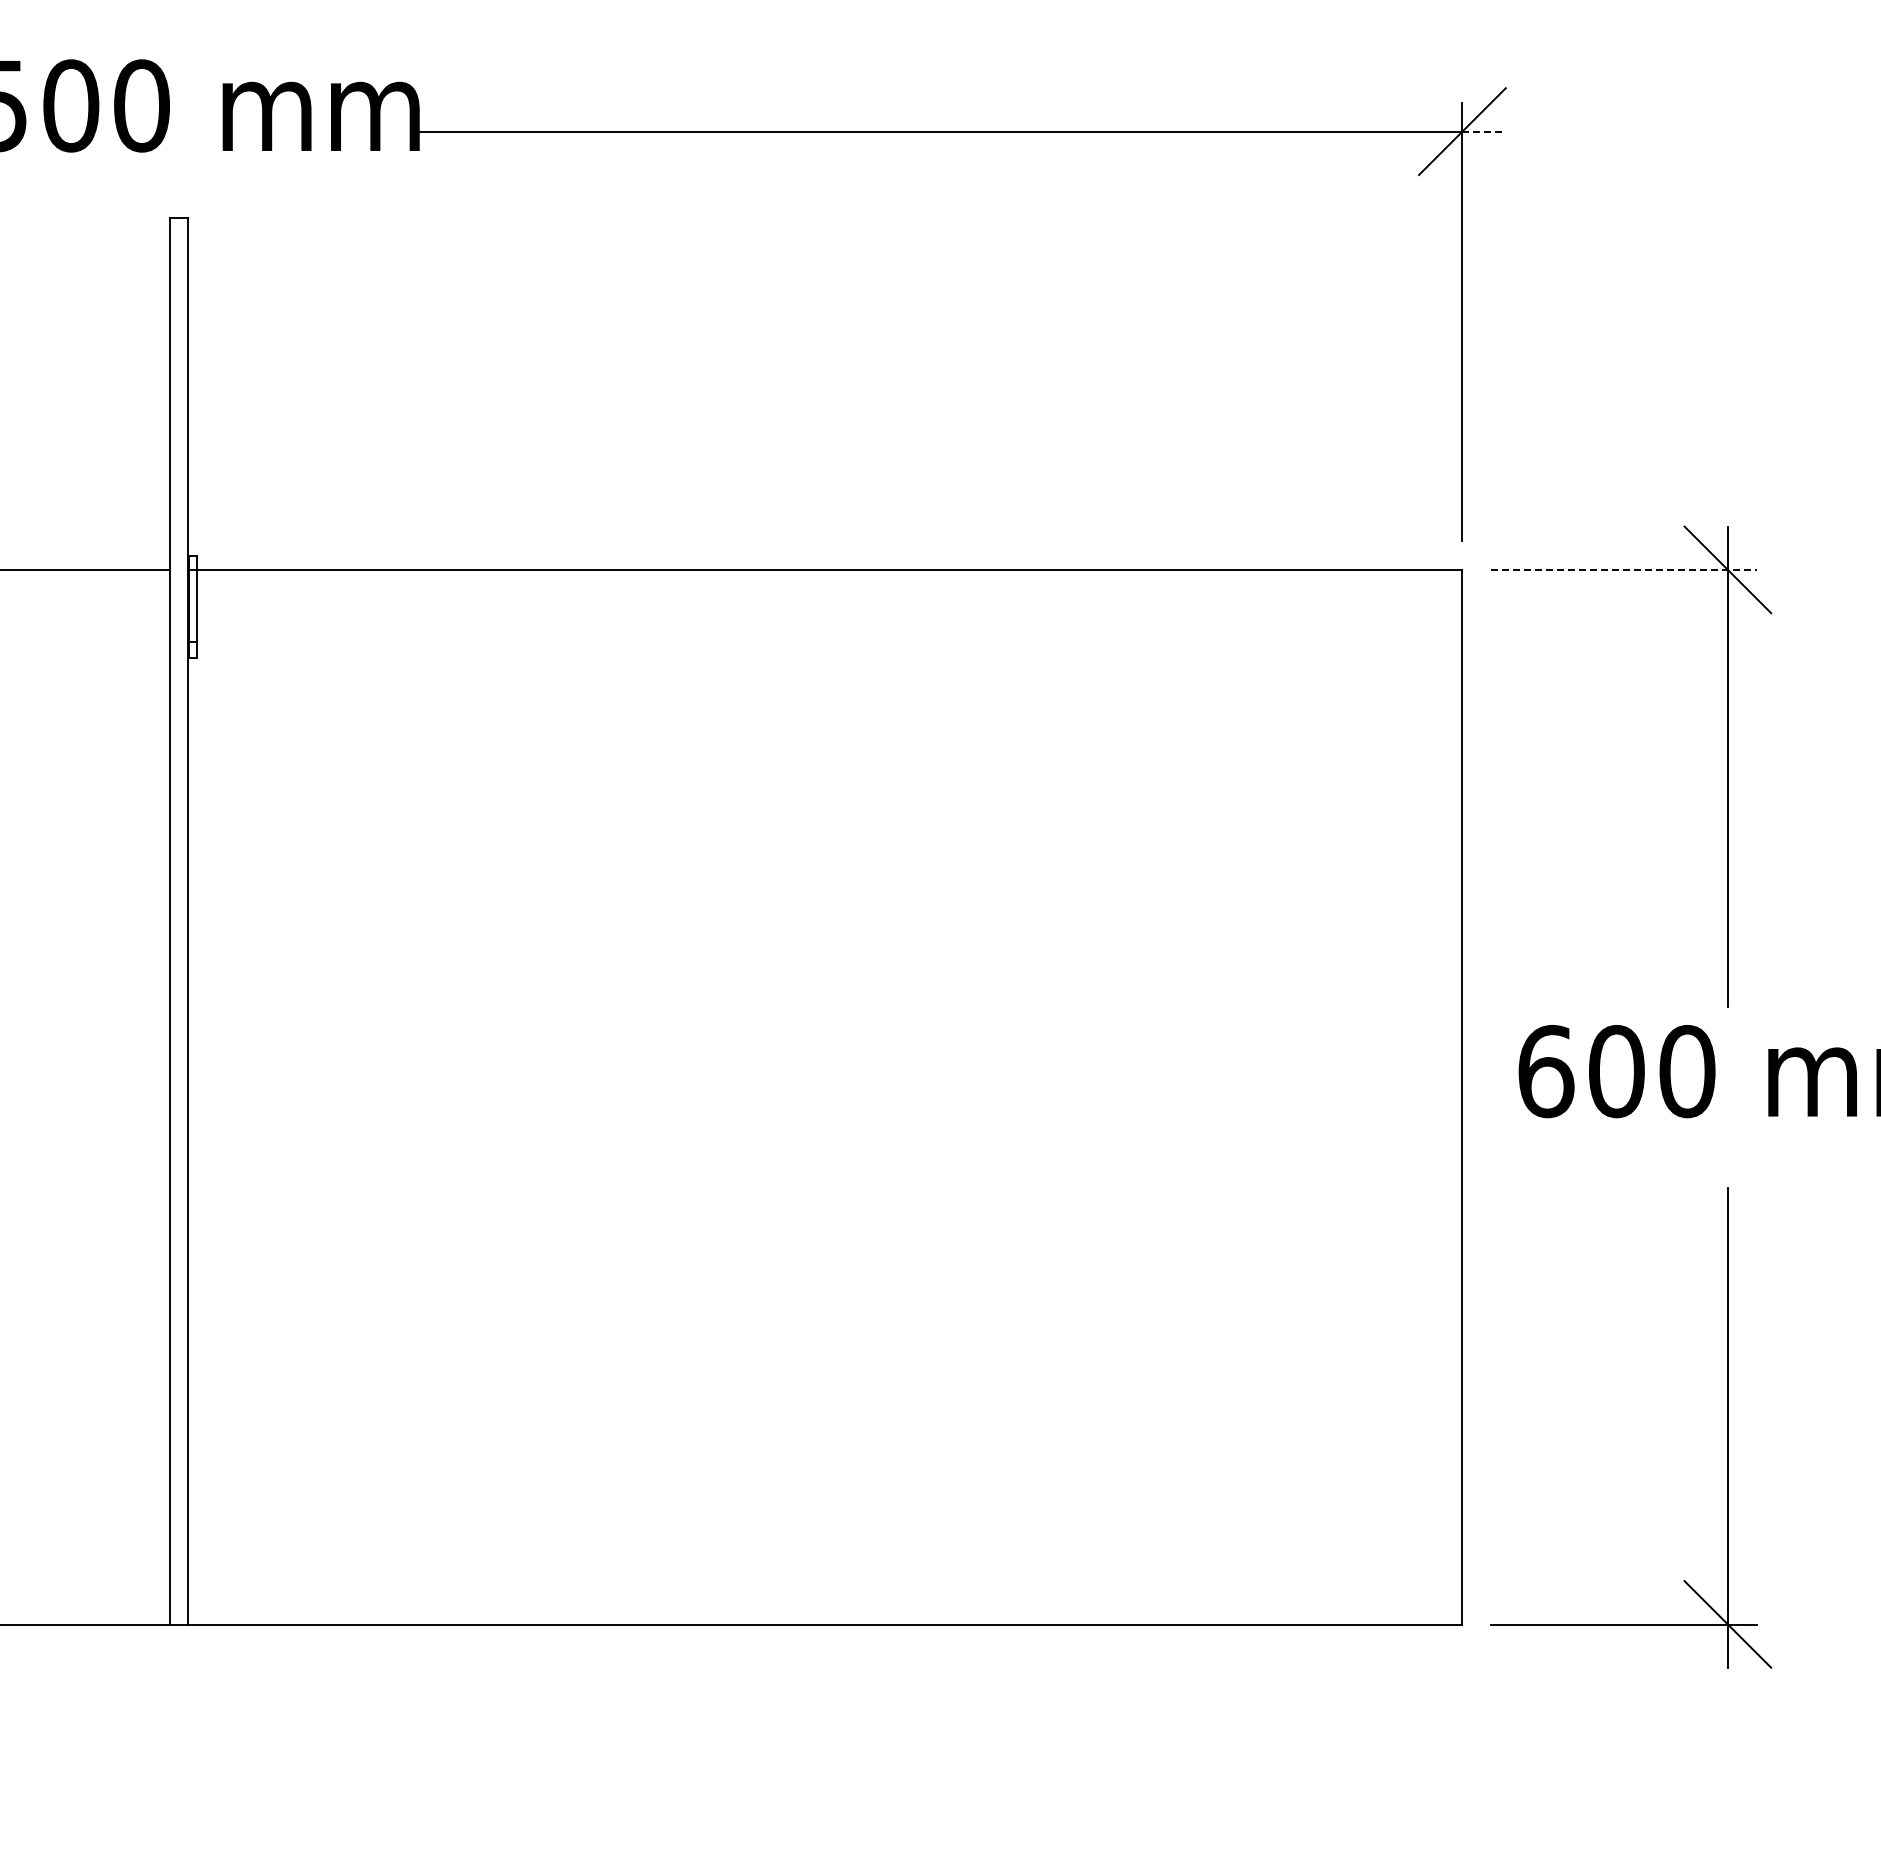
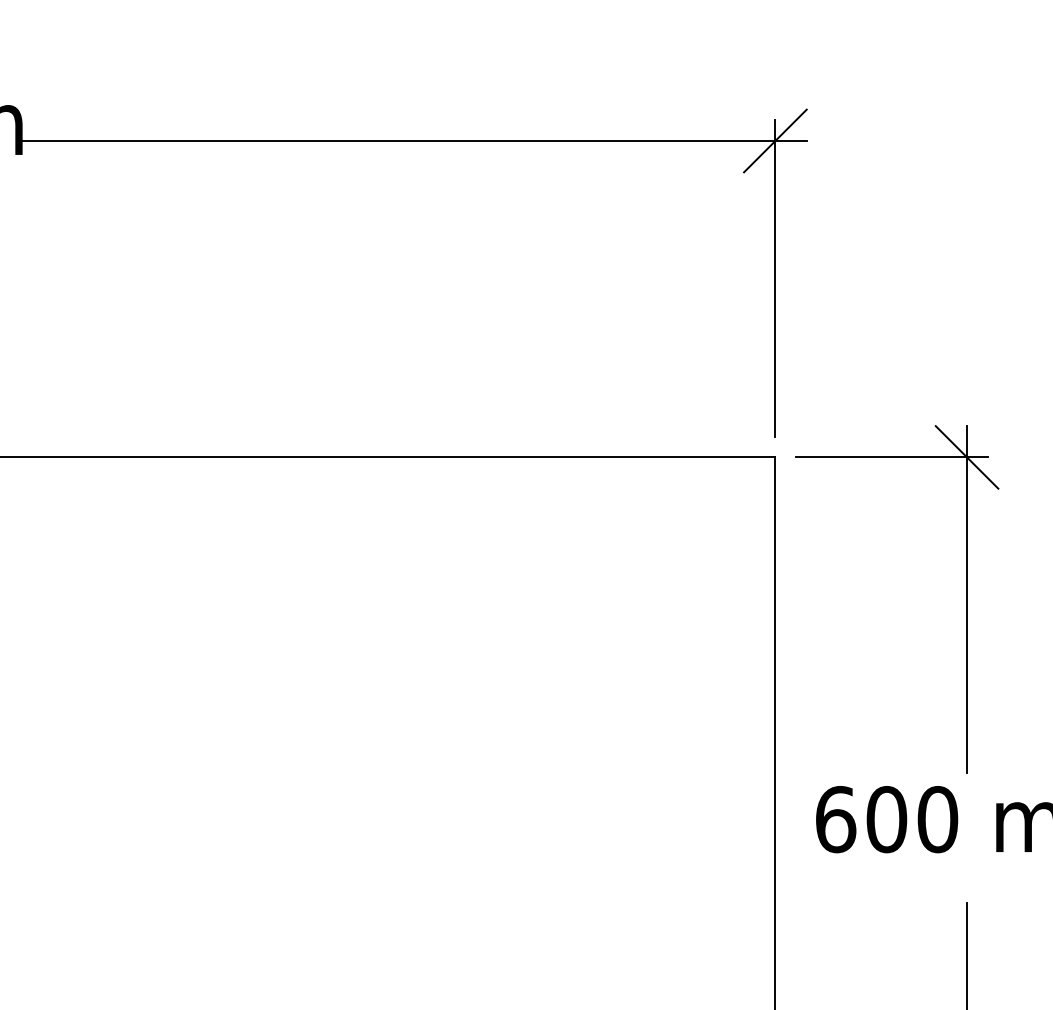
line: (1484, 131) -> (791, 140), dashed -> solid
line: (1624, 569) -> (892, 457), dashed -> solid

